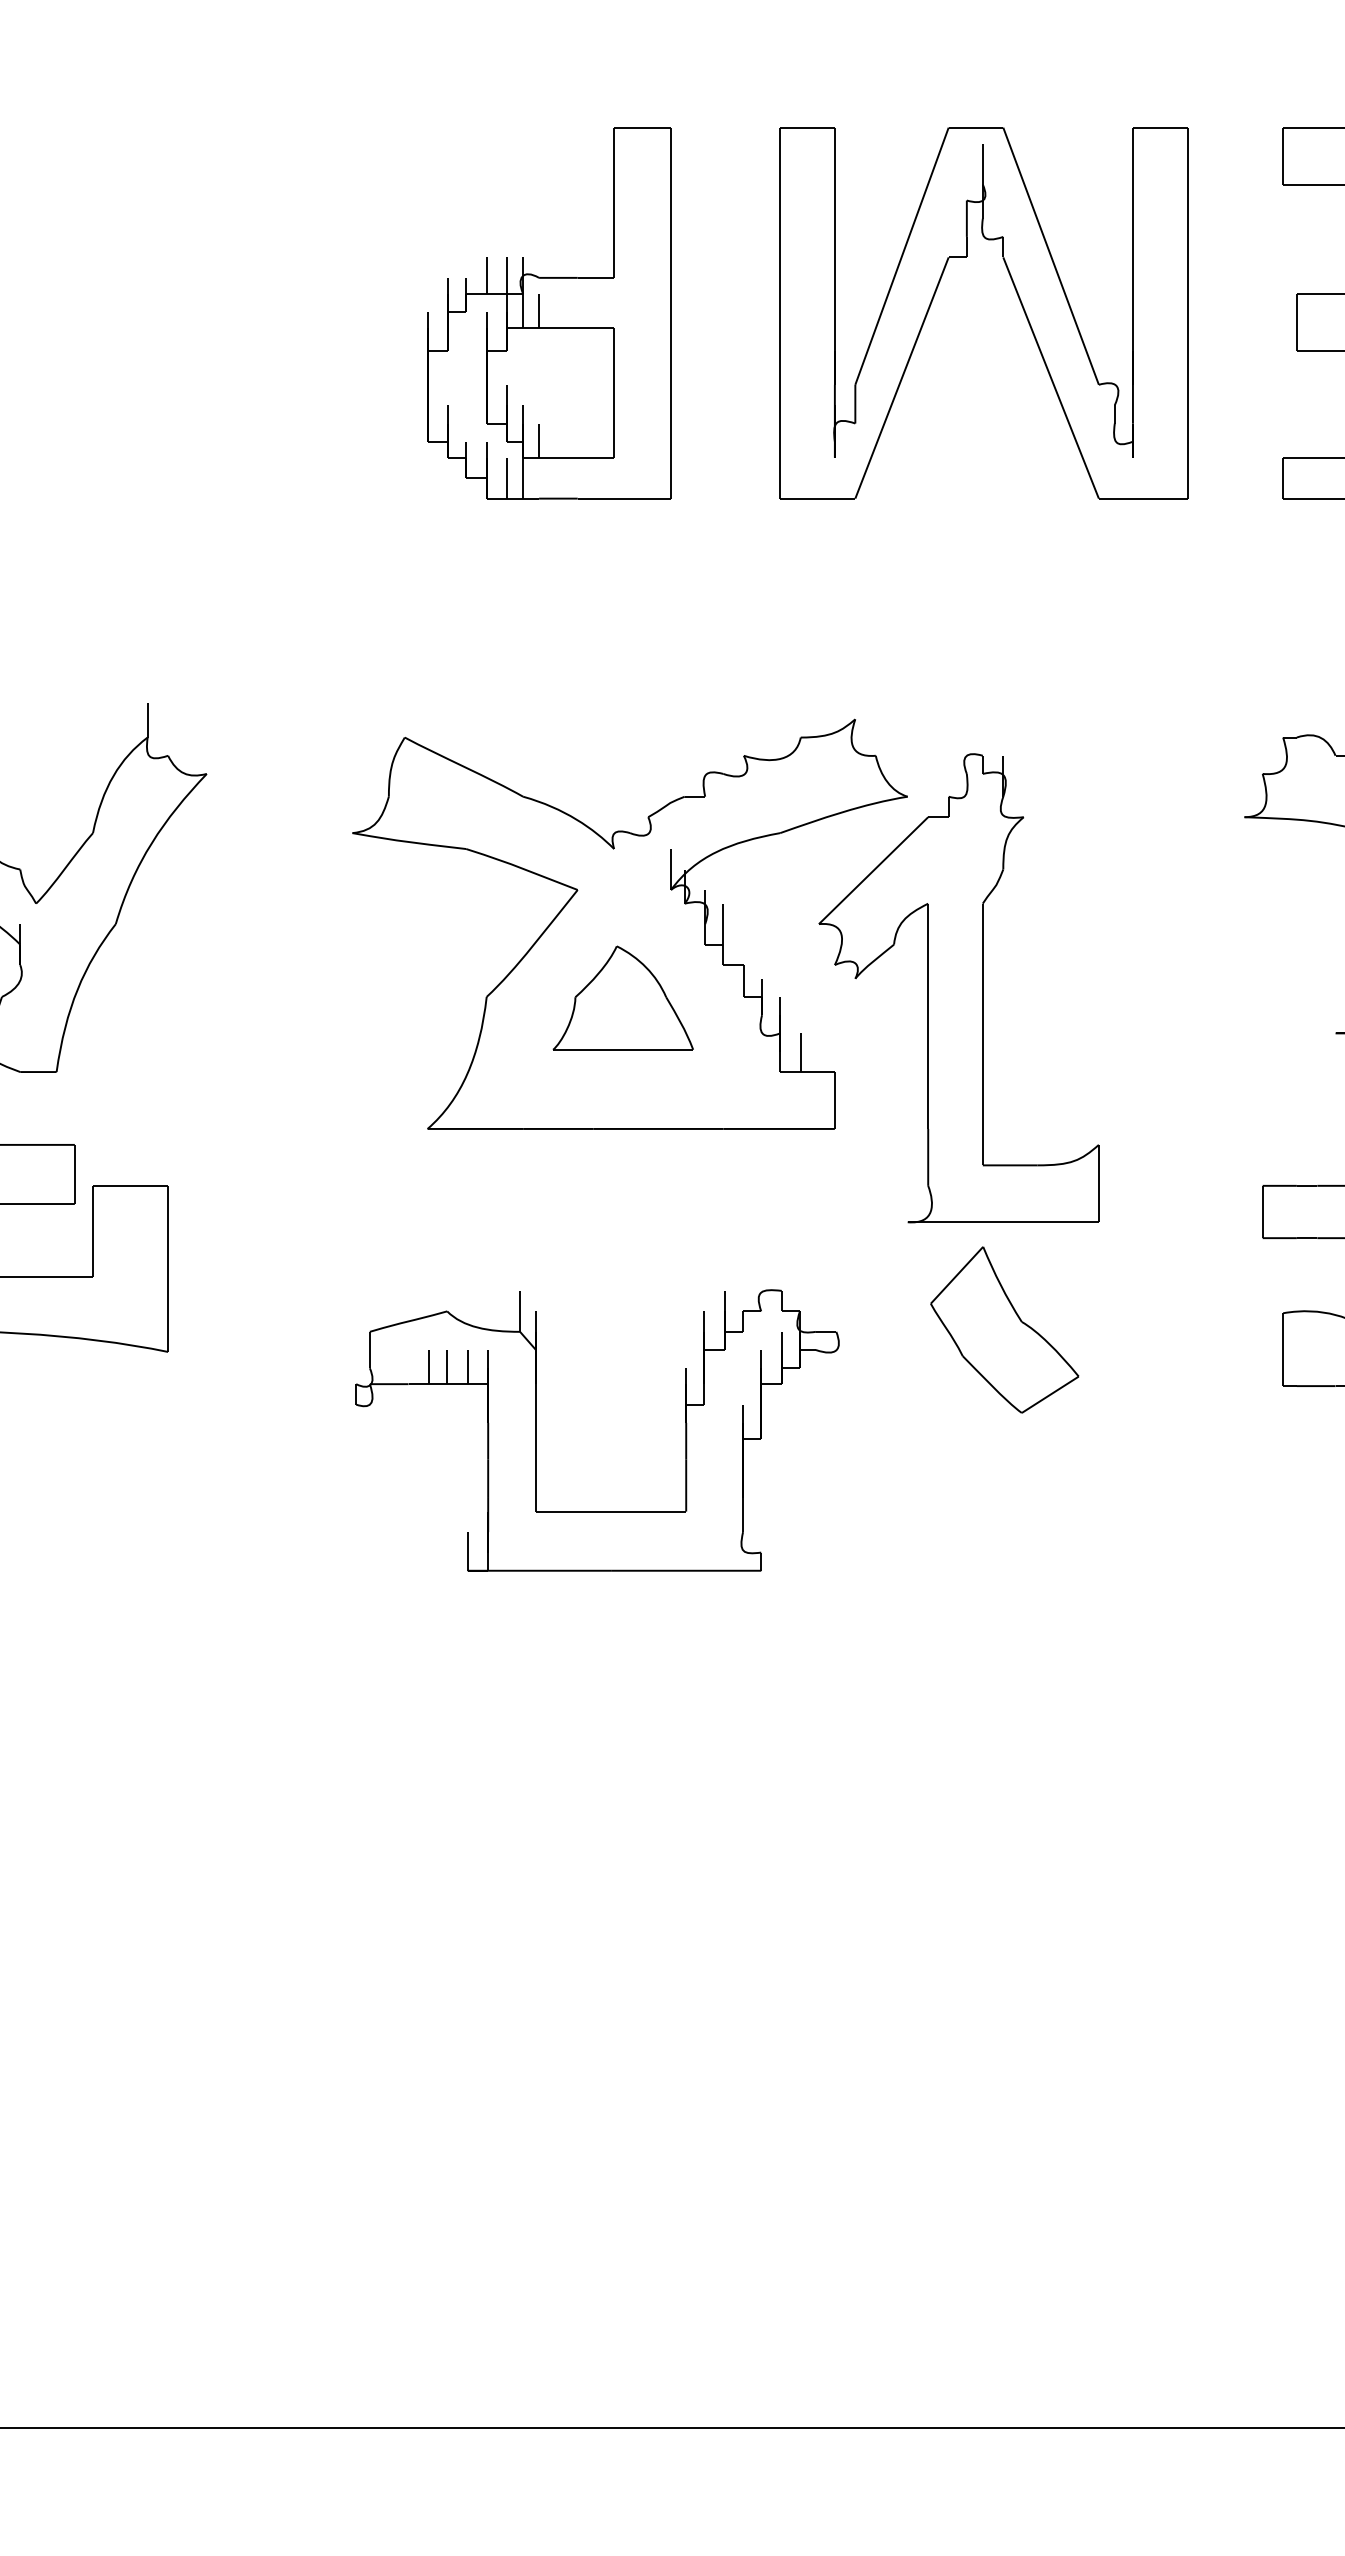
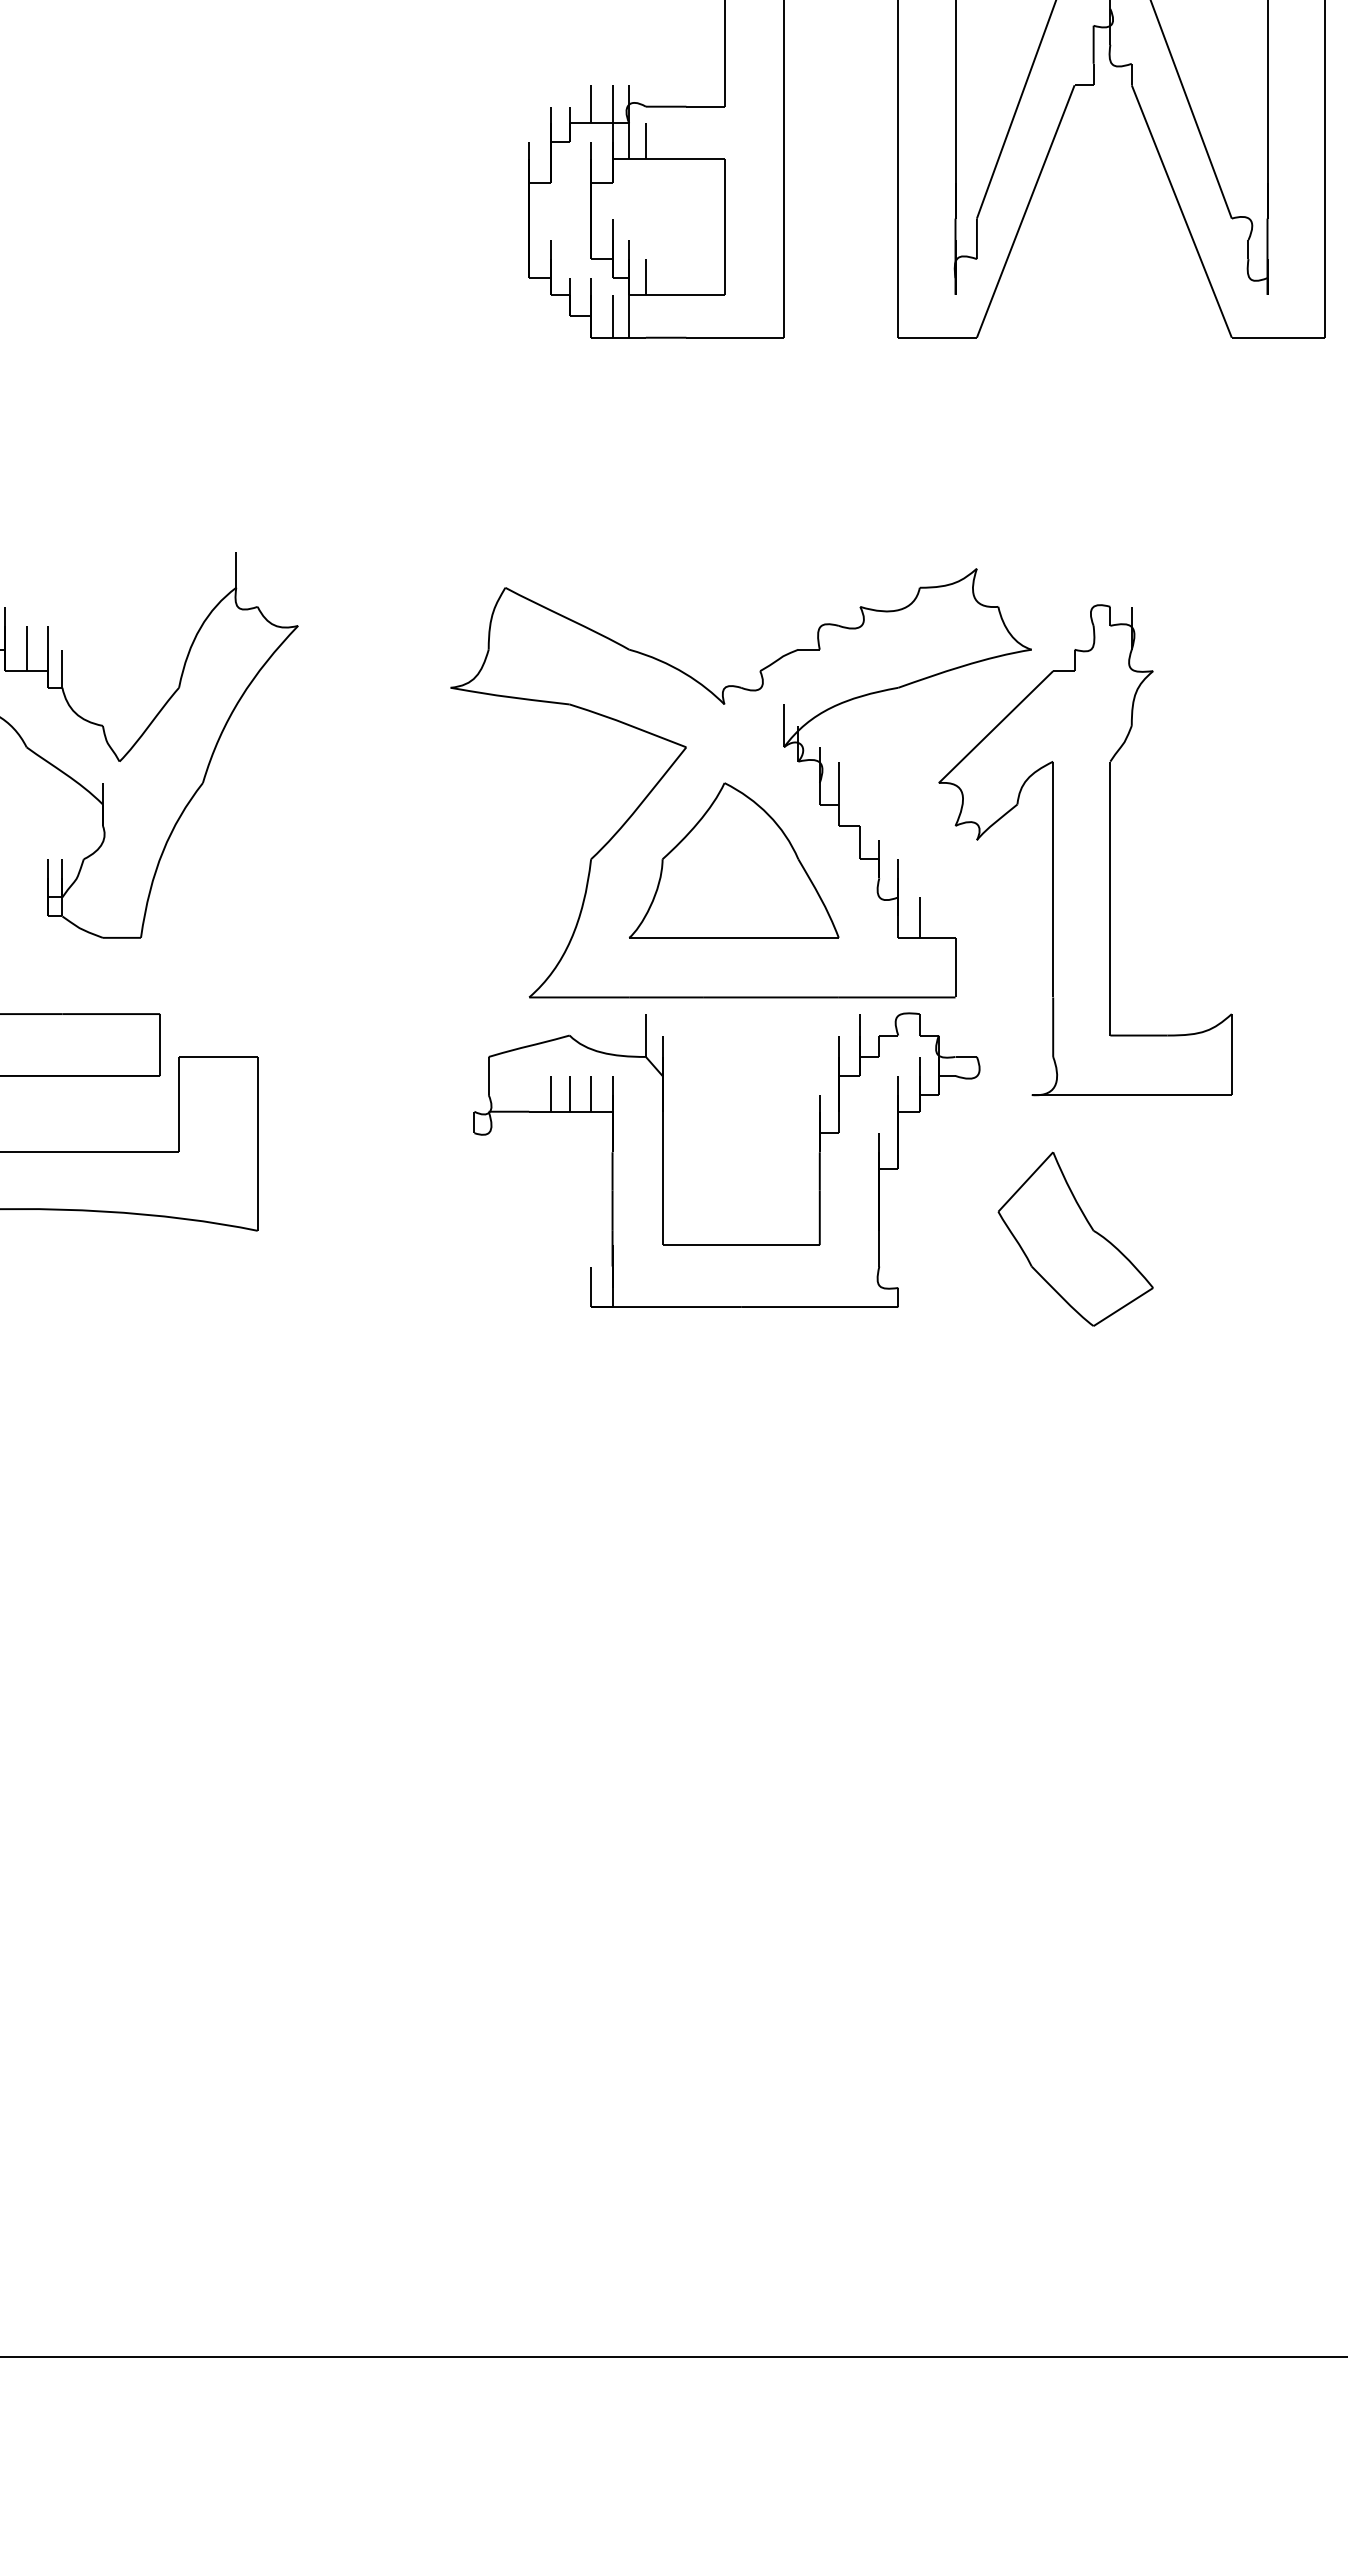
part: (622, 997) -> (733, 859), size x1.43
part: (1004, 1329) -> (1075, 1238), moved
part: (536, 1430) -> (663, 1160), moved

